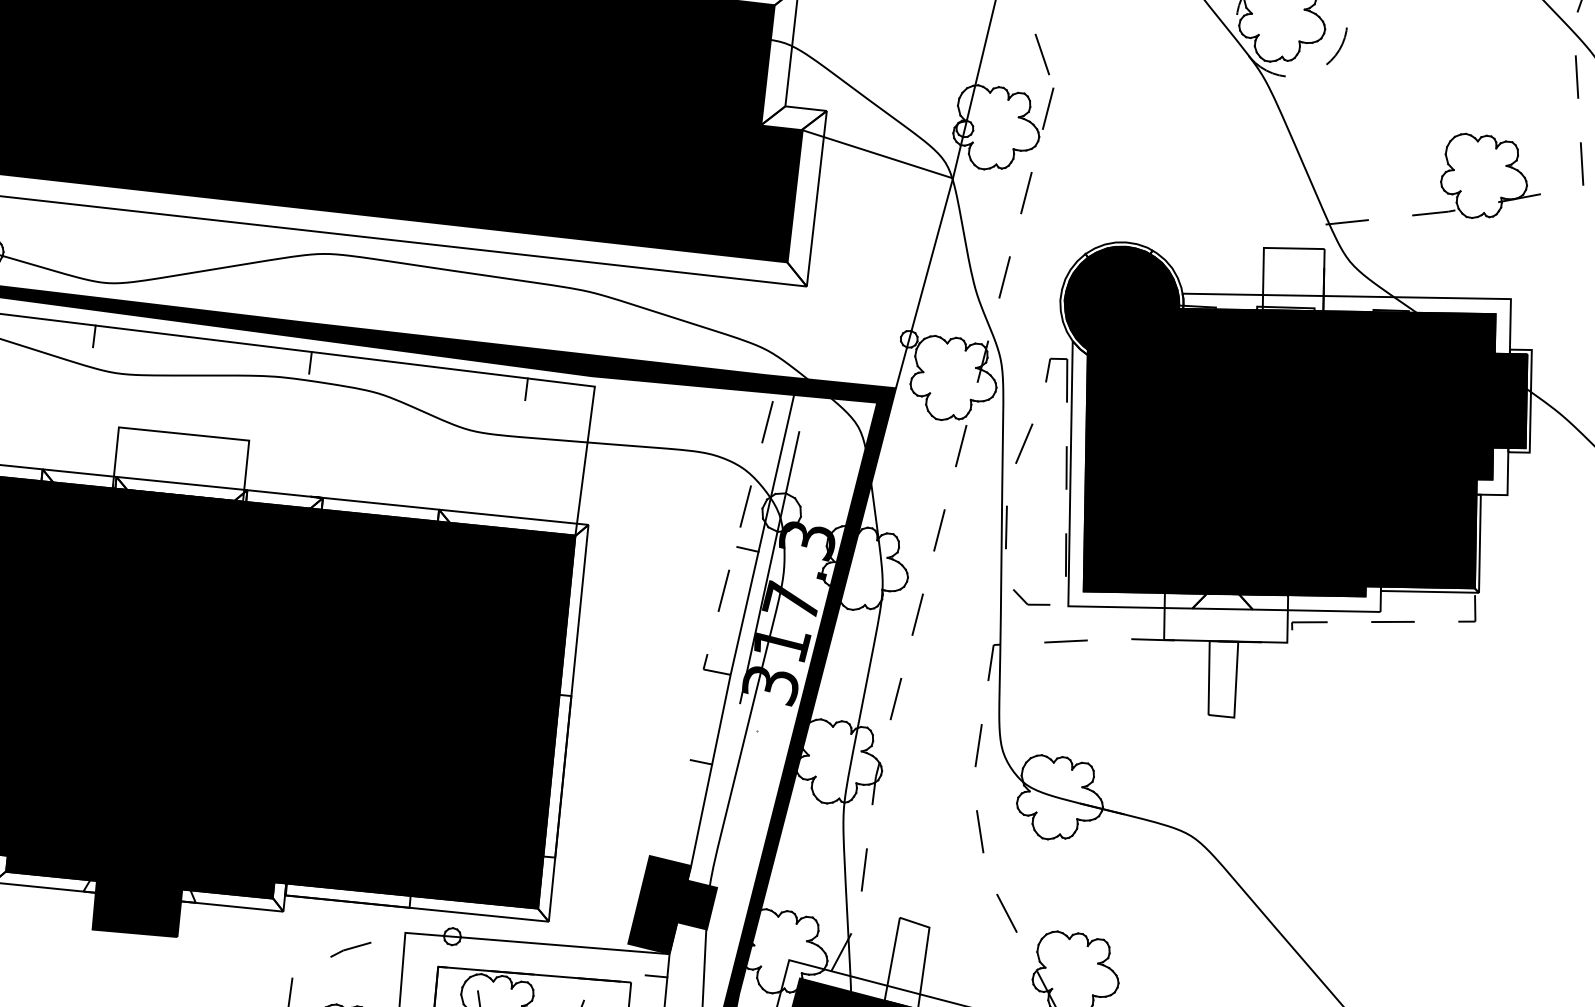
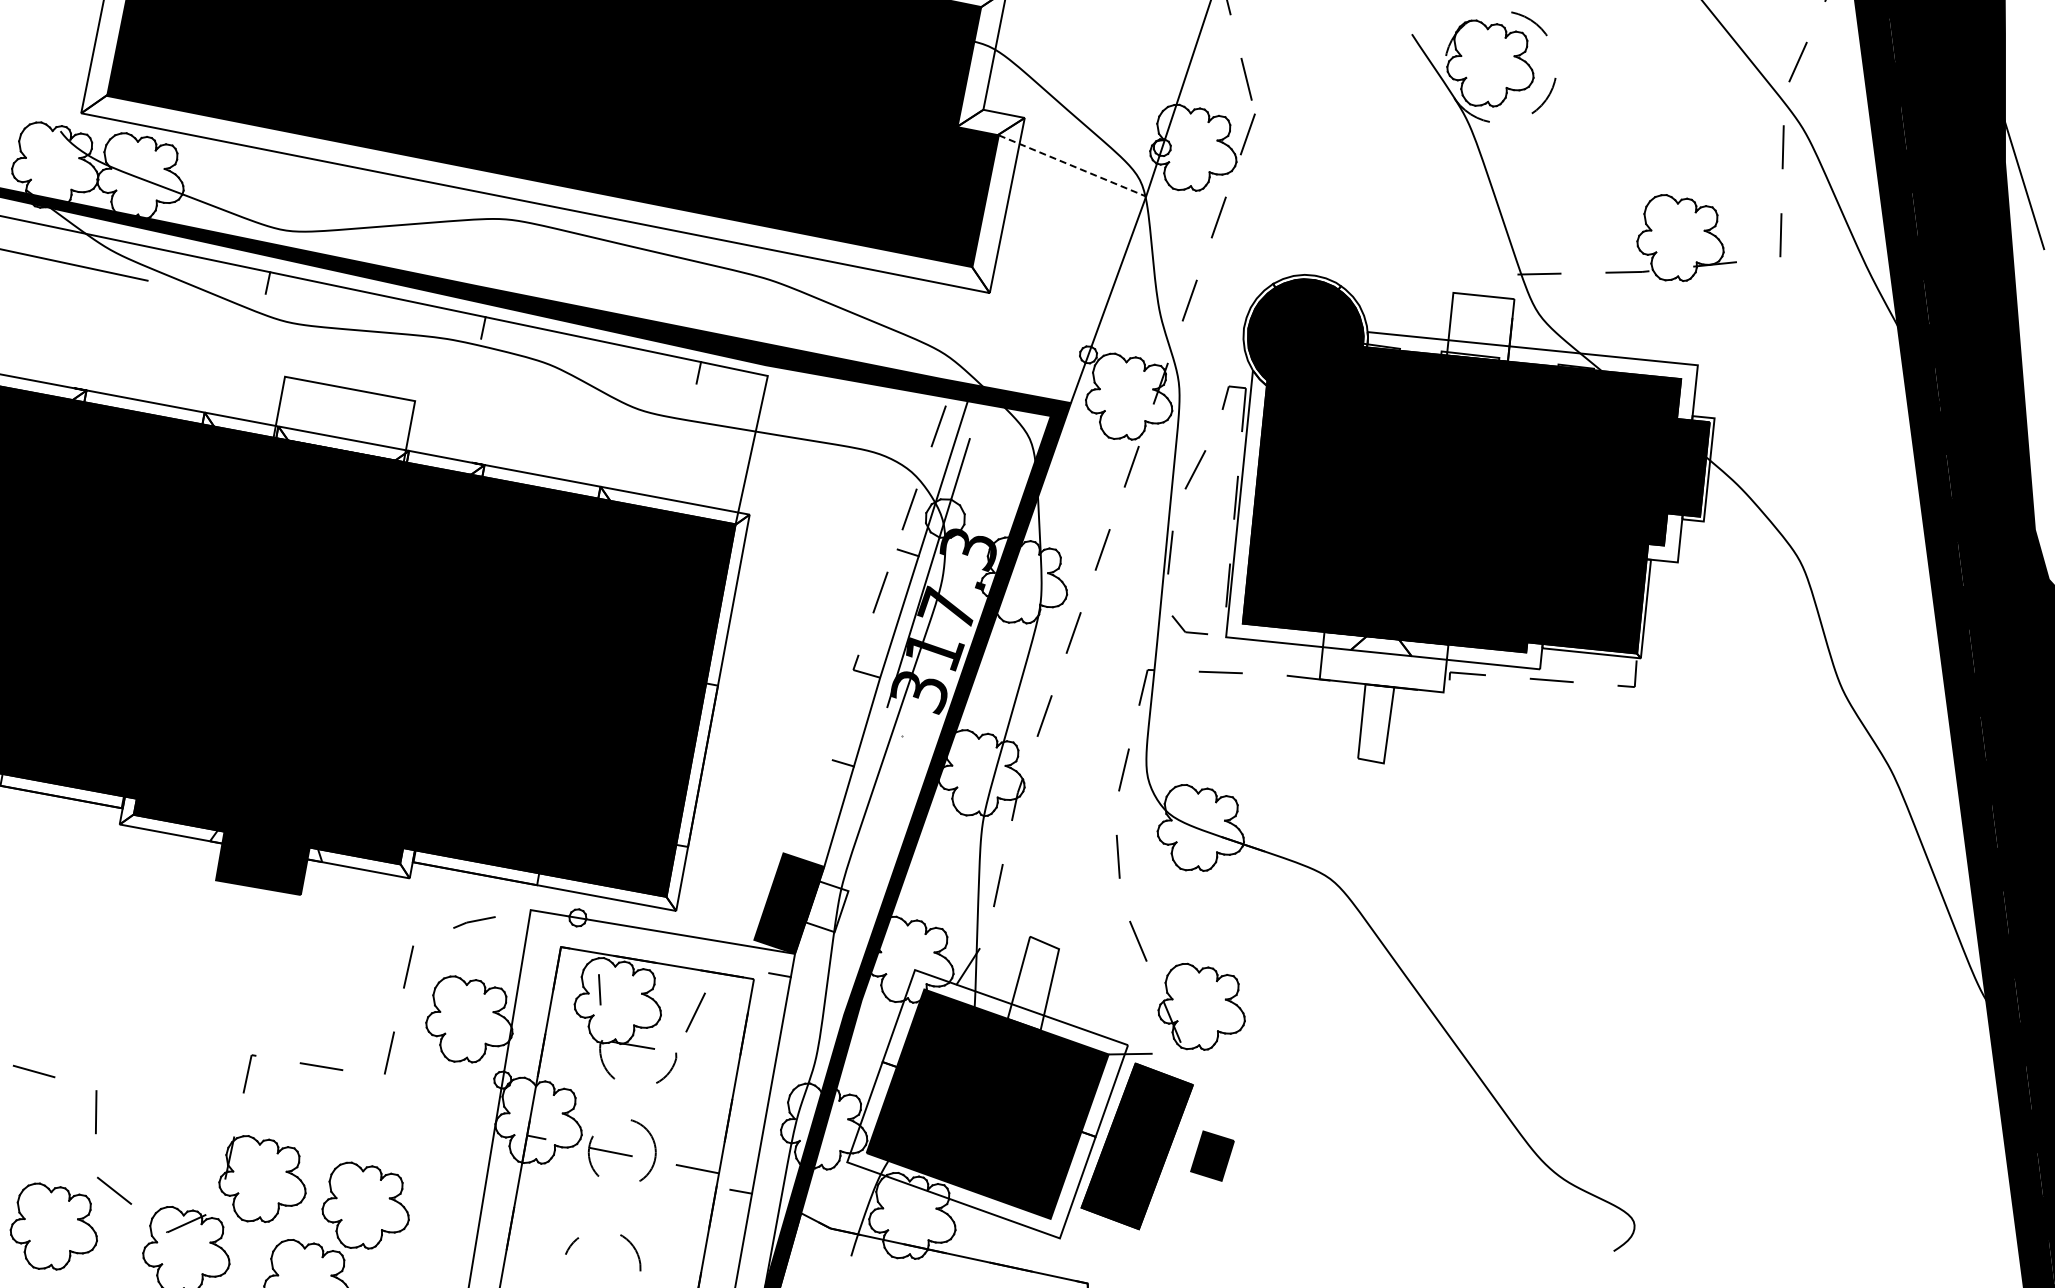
line: (877, 153) -> (1072, 165), solid -> dashed
fill: (696, 904) -> (826, 906), removed

